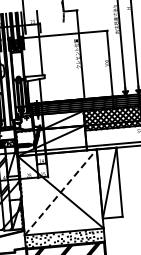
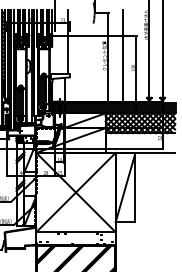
line: (95, 52) -> (122, 56), added
line: (61, 192) -> (76, 192), dashed -> solid

